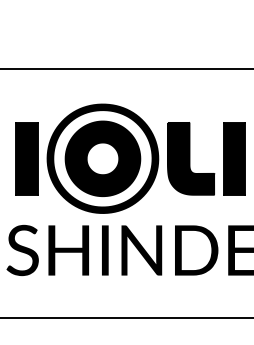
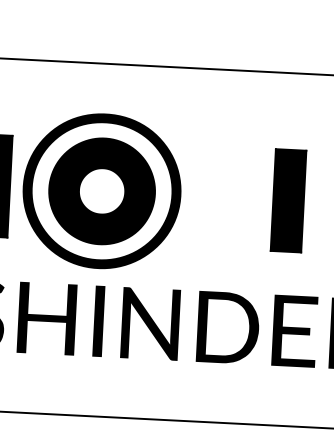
part: (191, 158) -> (227, 197), removed

